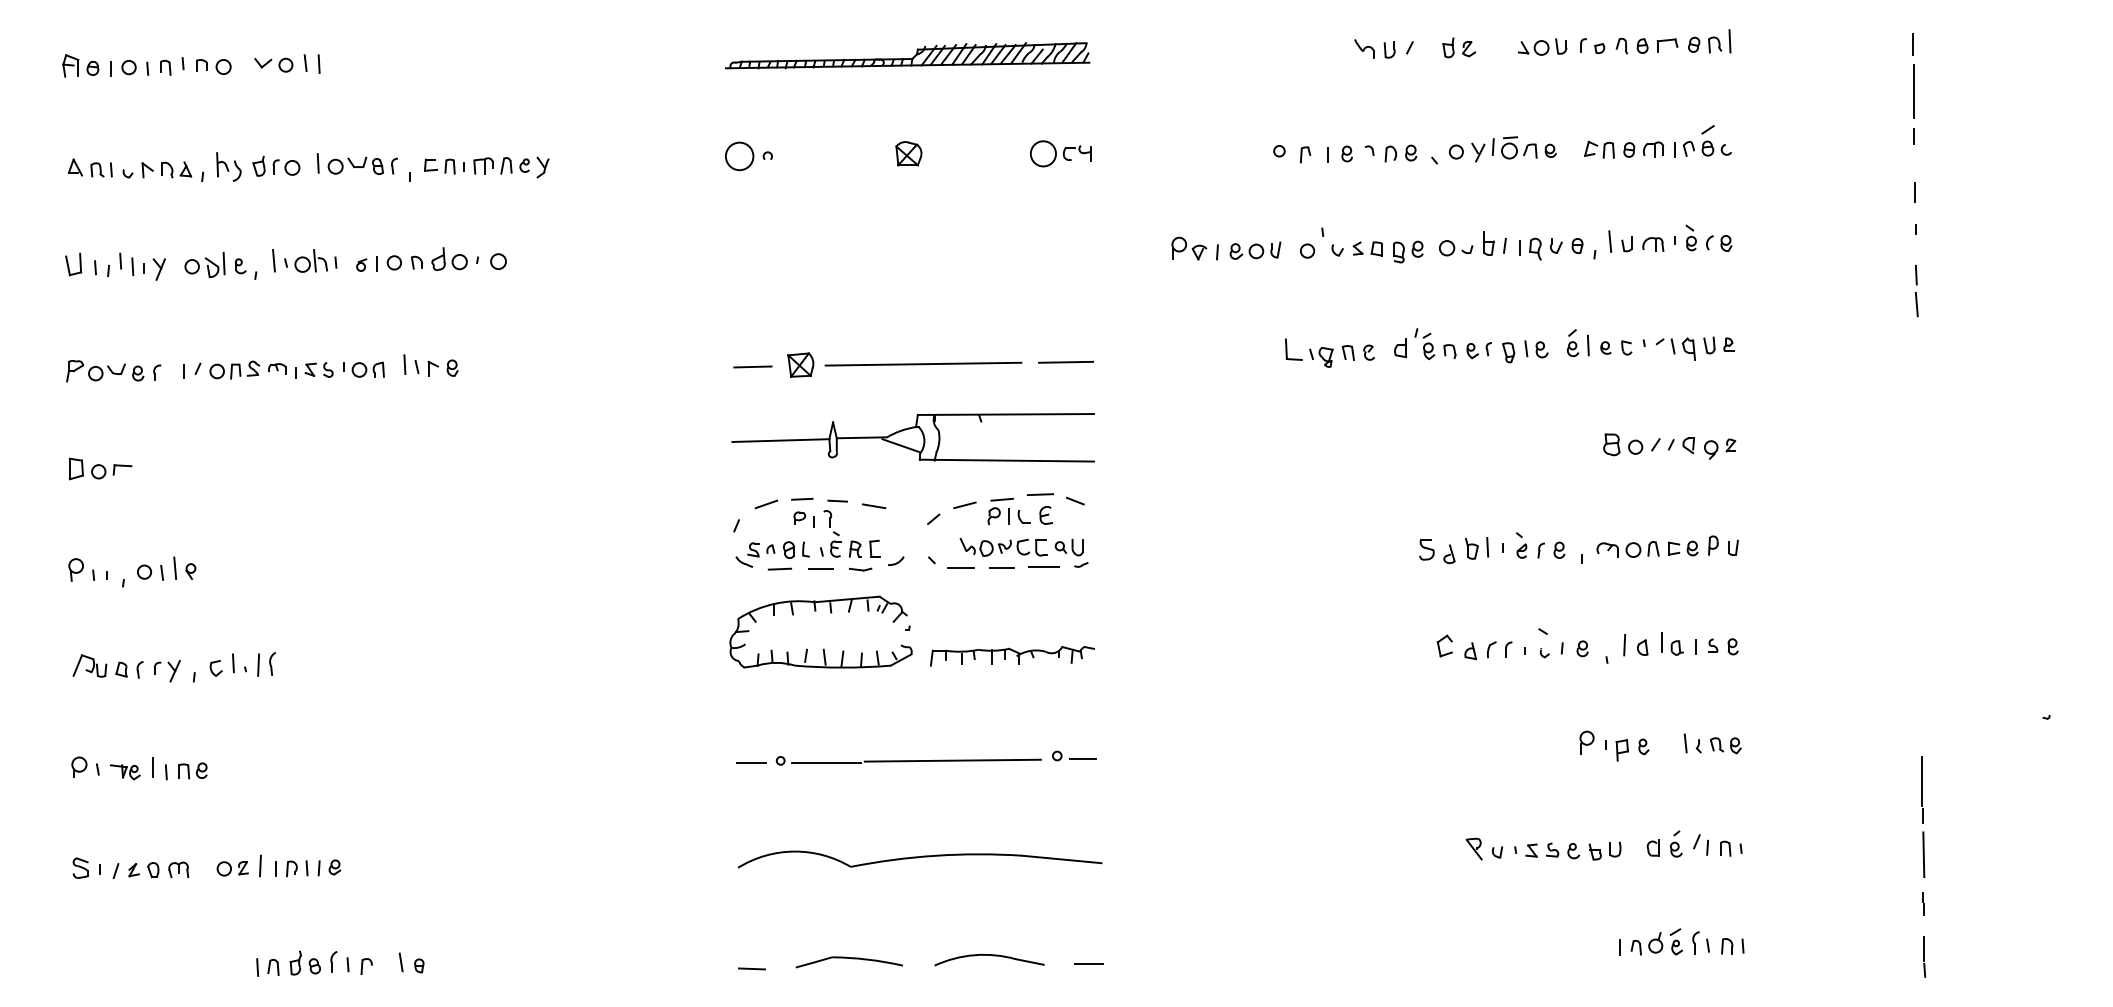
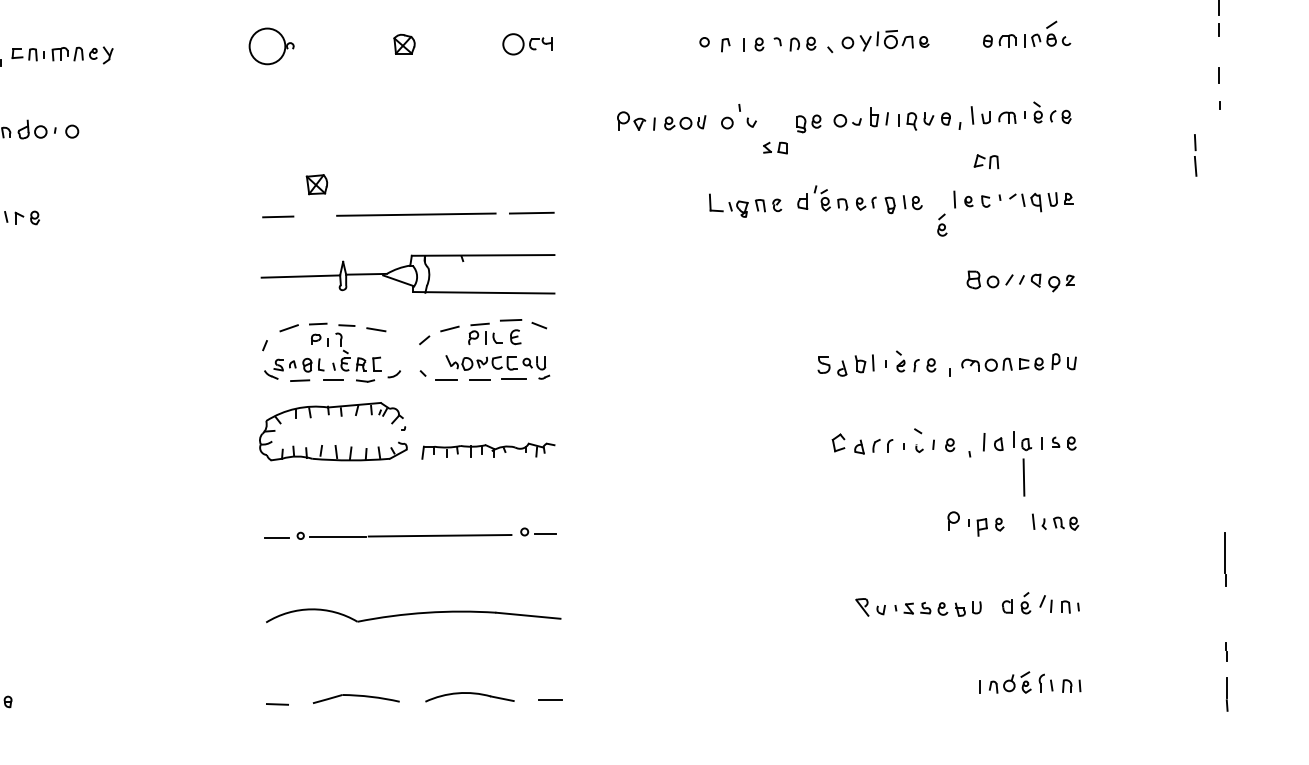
part: (1599, 149) -> (986, 161), moved
circle: (739, 156) -> (267, 46), size x1.6
part: (1367, 248) -> (775, 147), moved
line: (1916, 292) -> (1195, 156), moved
part: (1572, 343) -> (941, 225), moved
part: (800, 364) -> (316, 184), moved
line: (1923, 854) -> (1023, 477), moved

